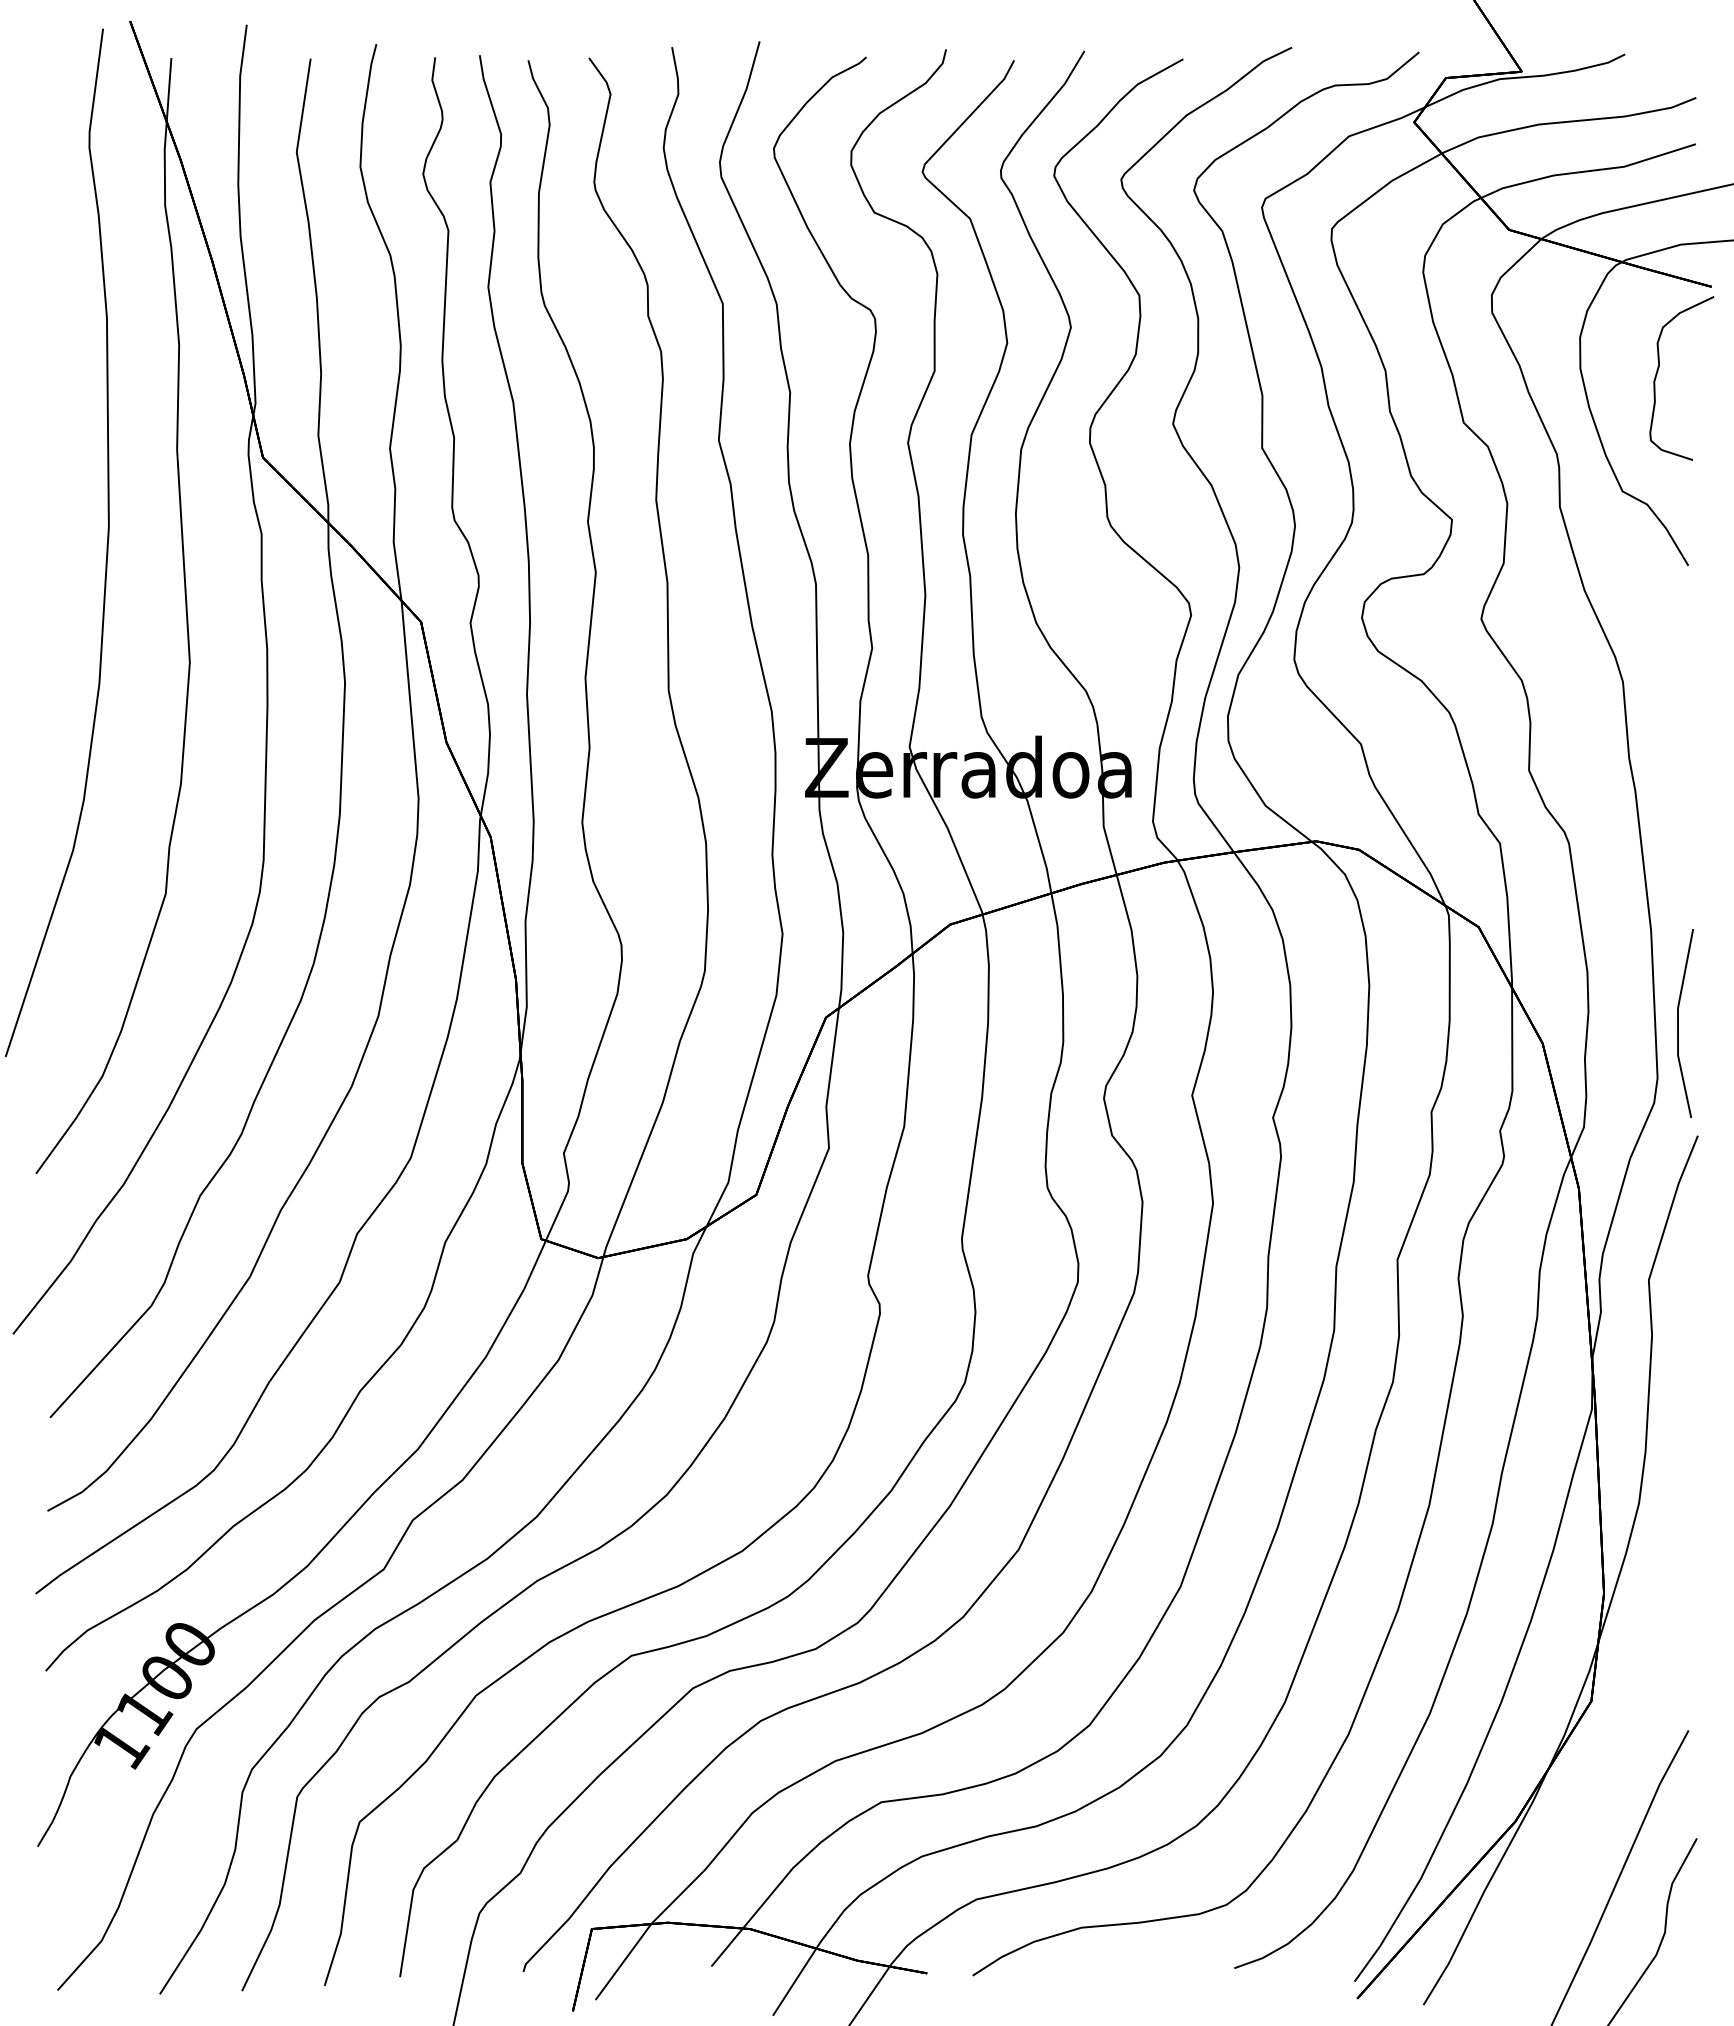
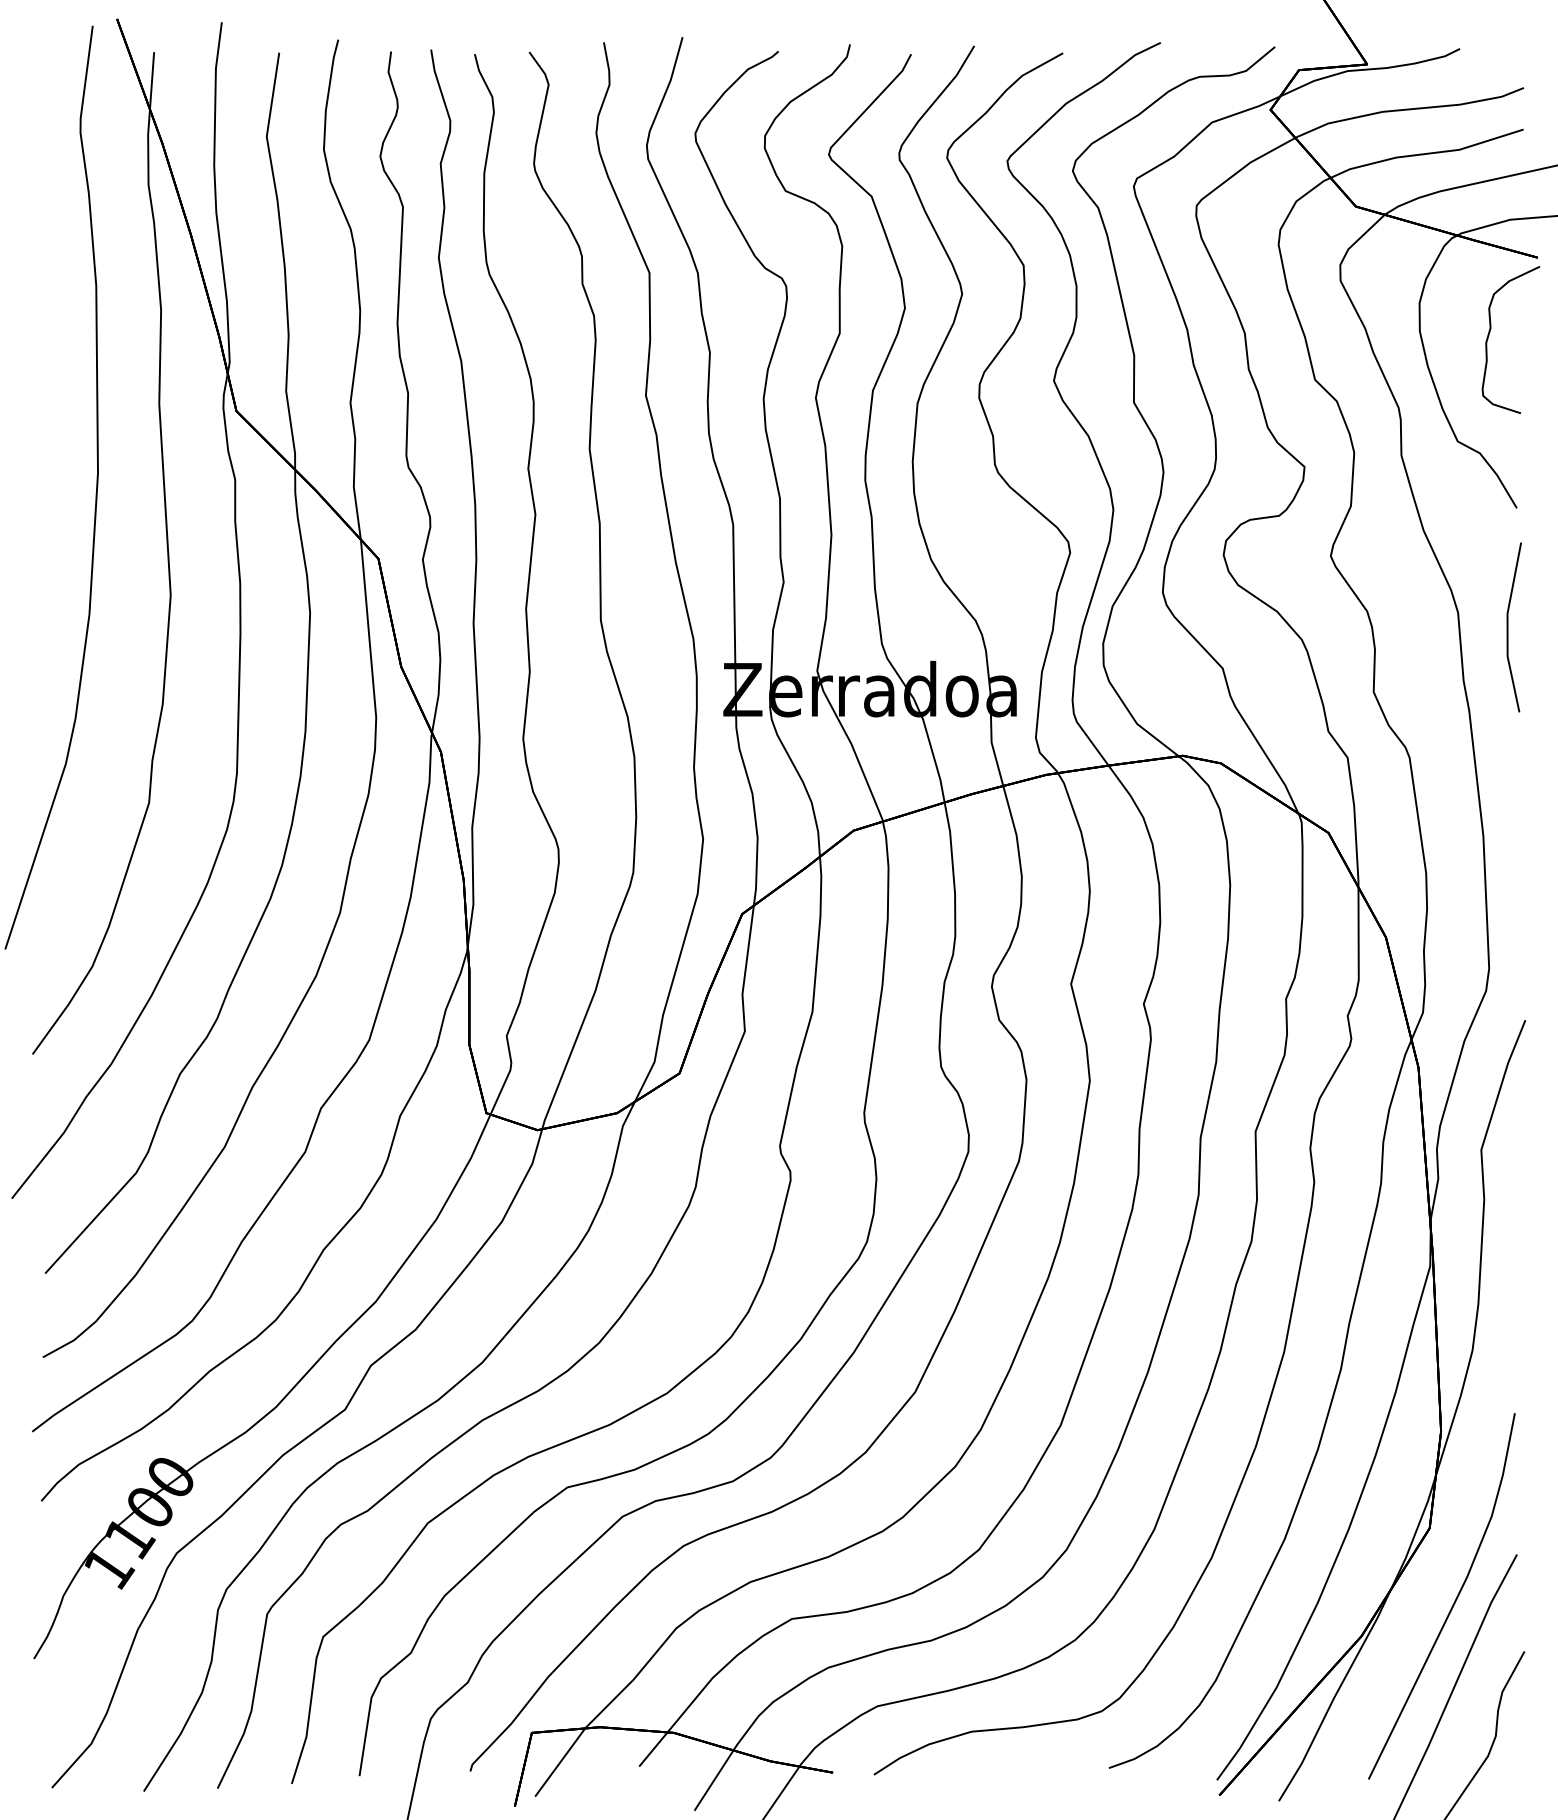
line: (1678, 1023) -> (1507, 627), moved
line: (1618, 1783) -> (1454, 1602), added

